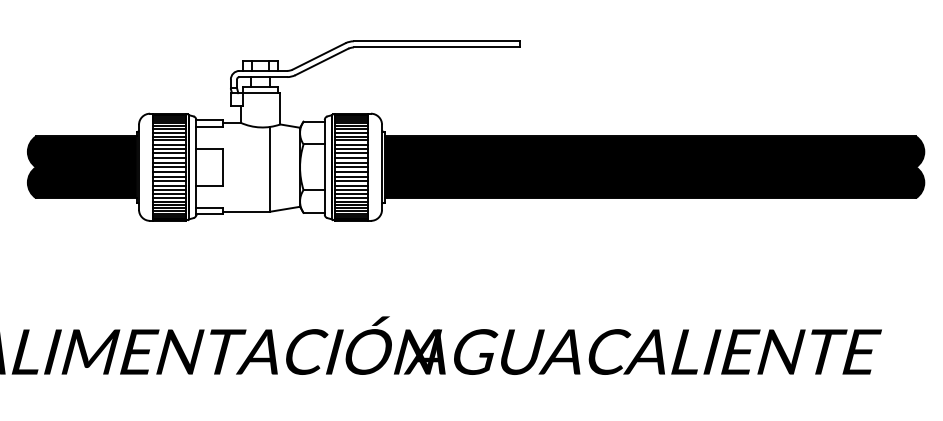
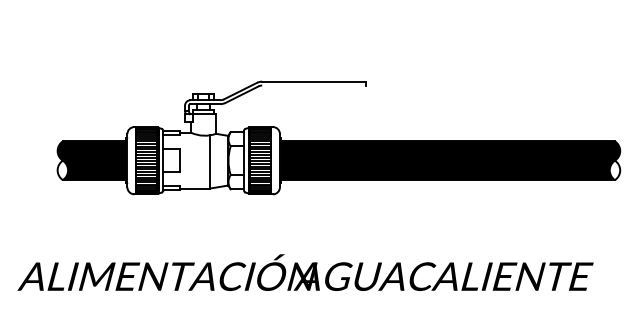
line: (437, 47) -> (314, 85), removed
fill: (35, 182) -> (62, 170), removed
fill: (915, 182) -> (614, 170), removed

